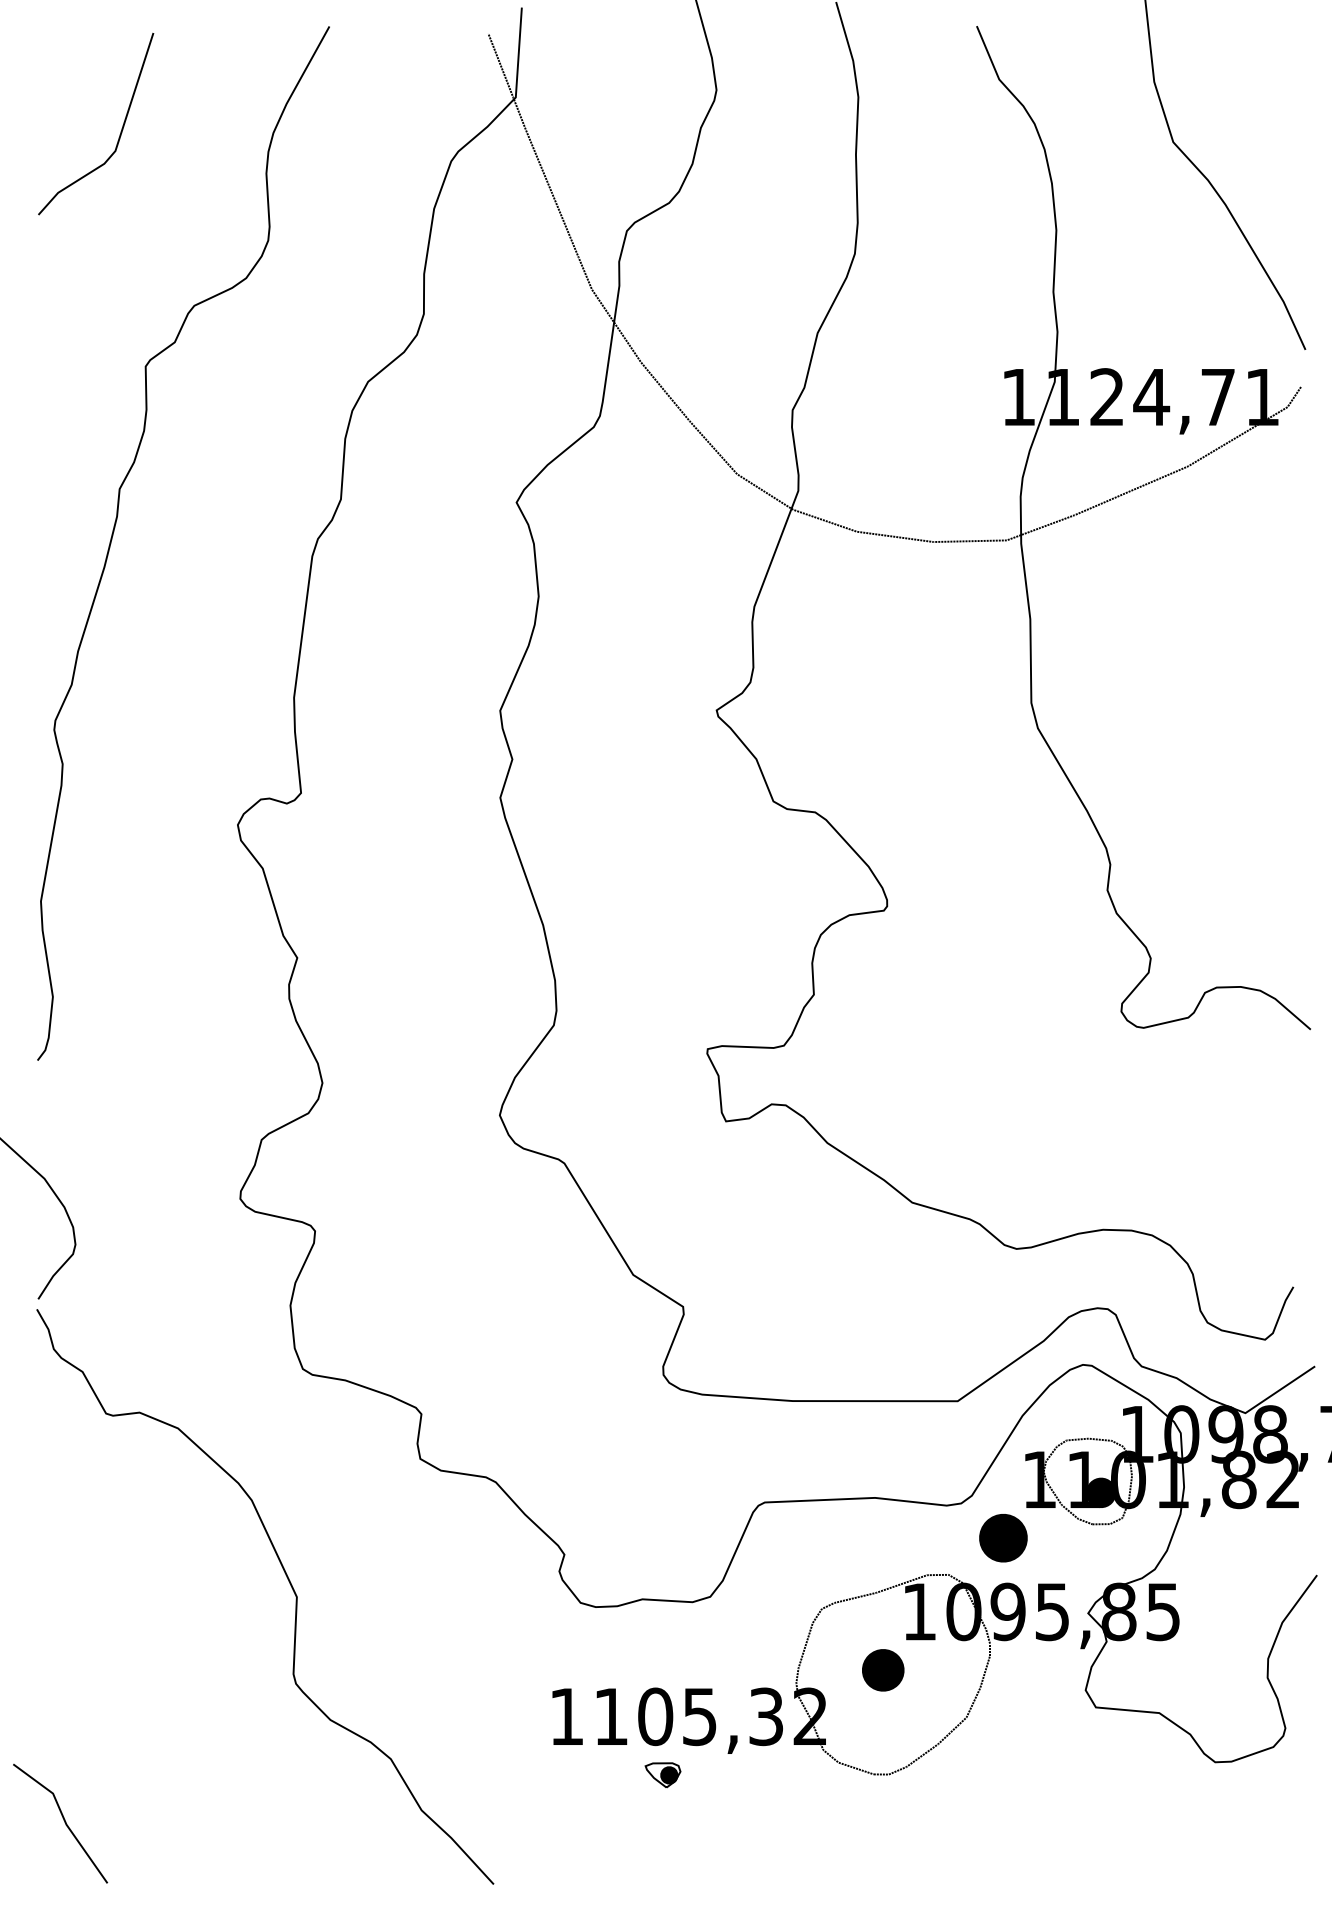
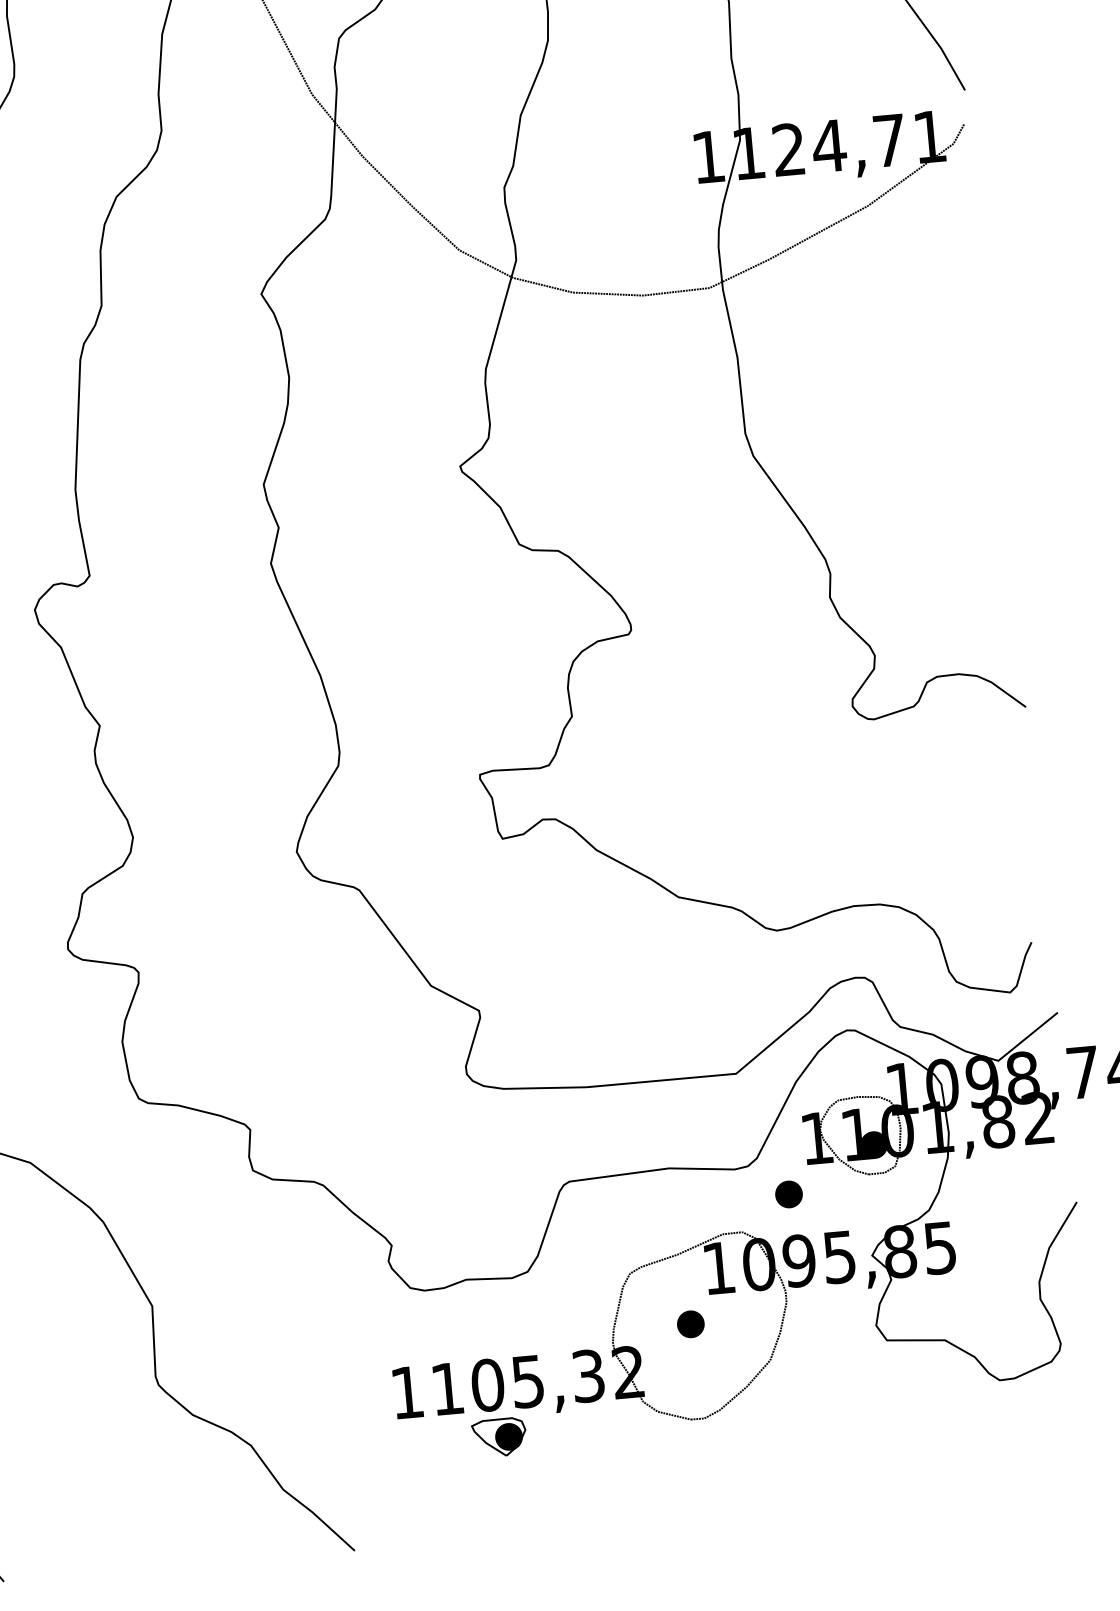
part: (1003, 1538) -> (789, 1194), size x0.62
part: (883, 1670) -> (691, 1324), size x0.71
part: (662, 1775) -> (499, 1438), size x1.67

